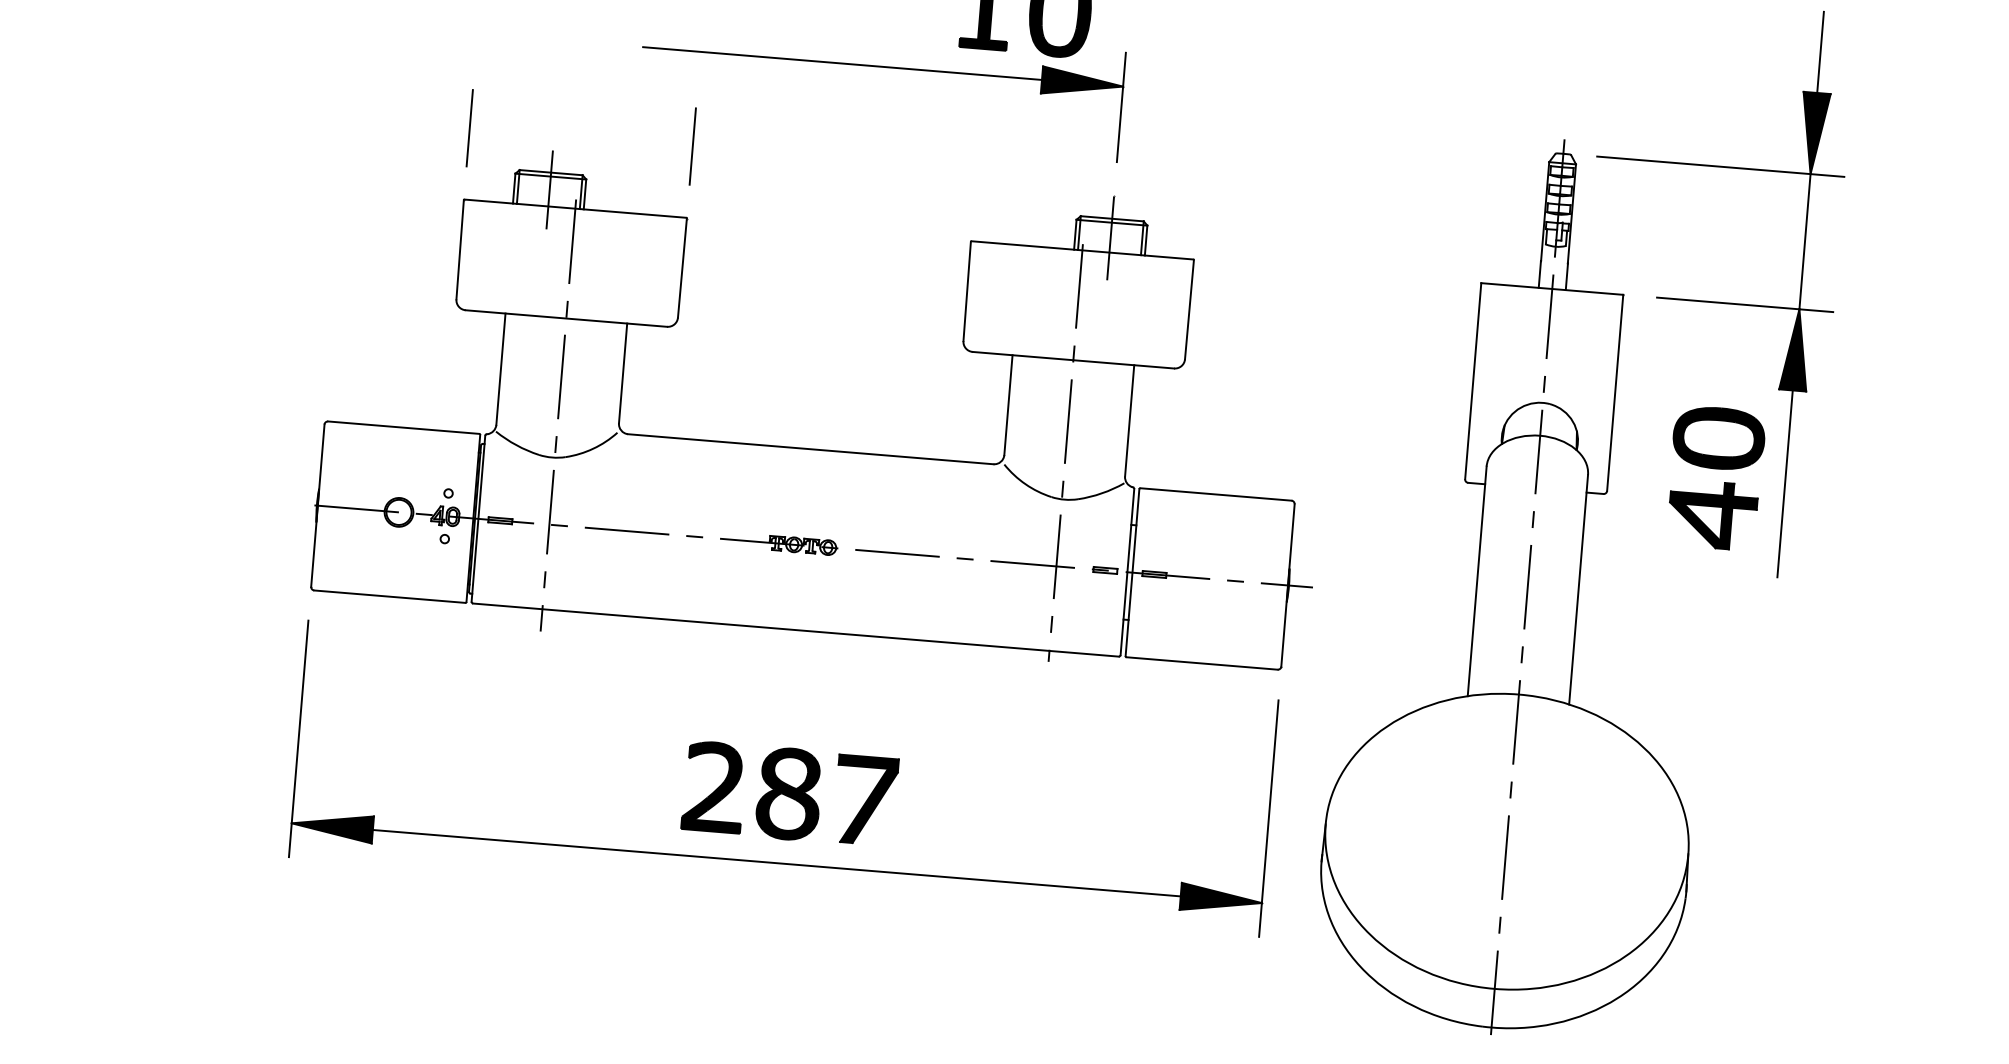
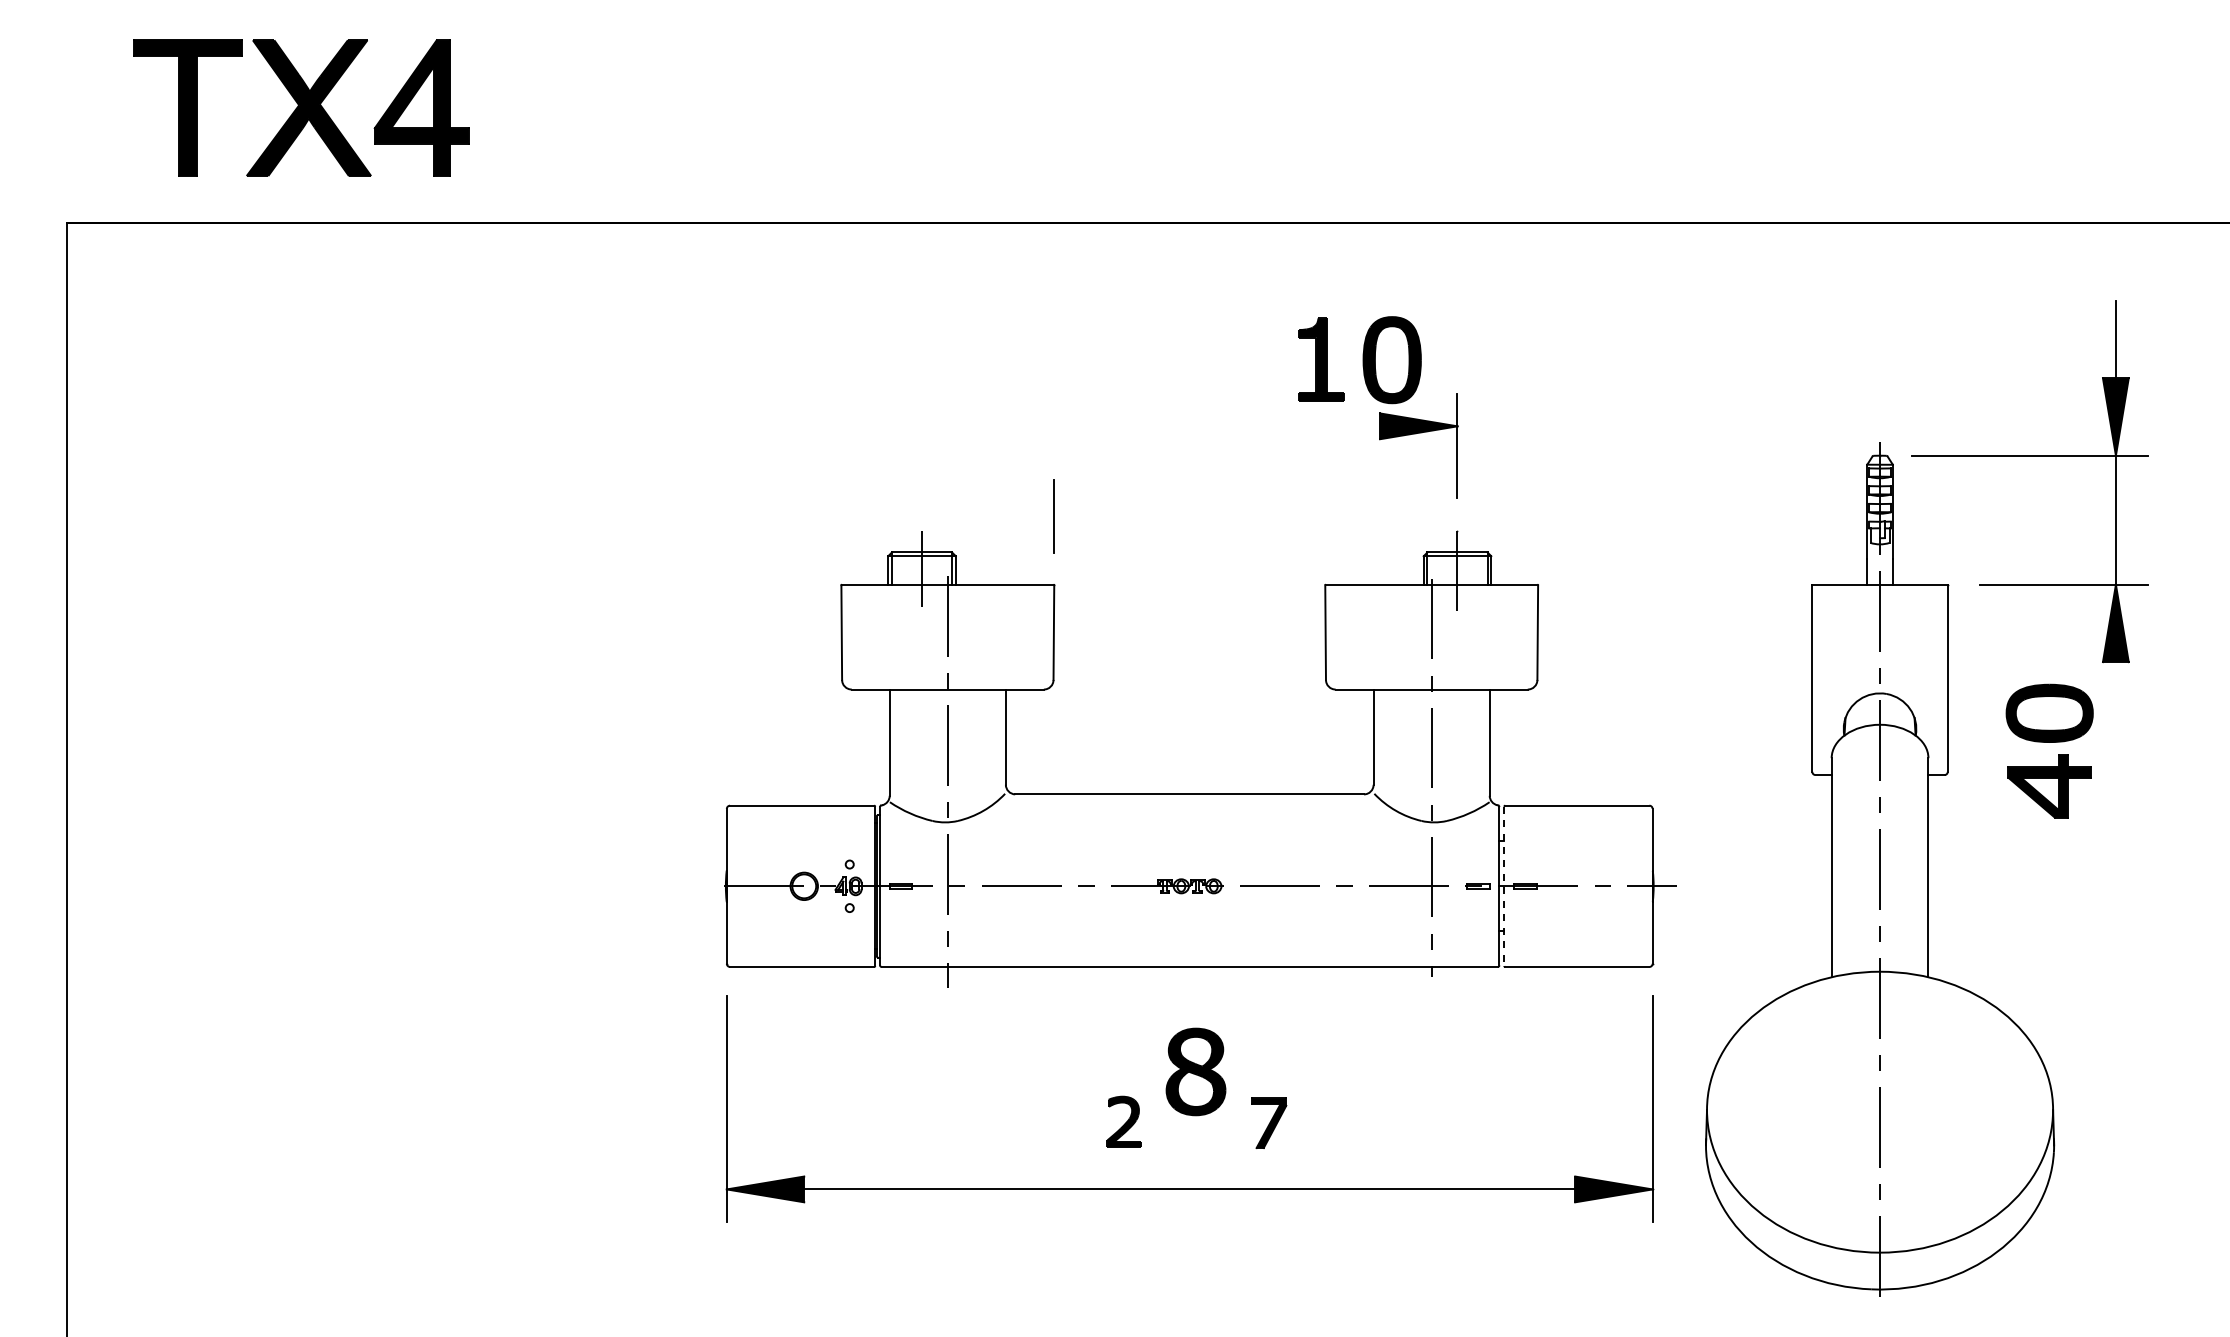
line: (842, 63) -> (1189, 426), removed
line: (468, 127) -> (840, 516), removed
line: (1784, 484) -> (2115, 751), removed
line: (1132, 572) -> (1504, 886), solid -> dashed
part: (713, 786) -> (1123, 1121), size x0.6
part: (788, 793) -> (1195, 1071), moved
part: (866, 800) -> (1269, 1123), size x0.6

